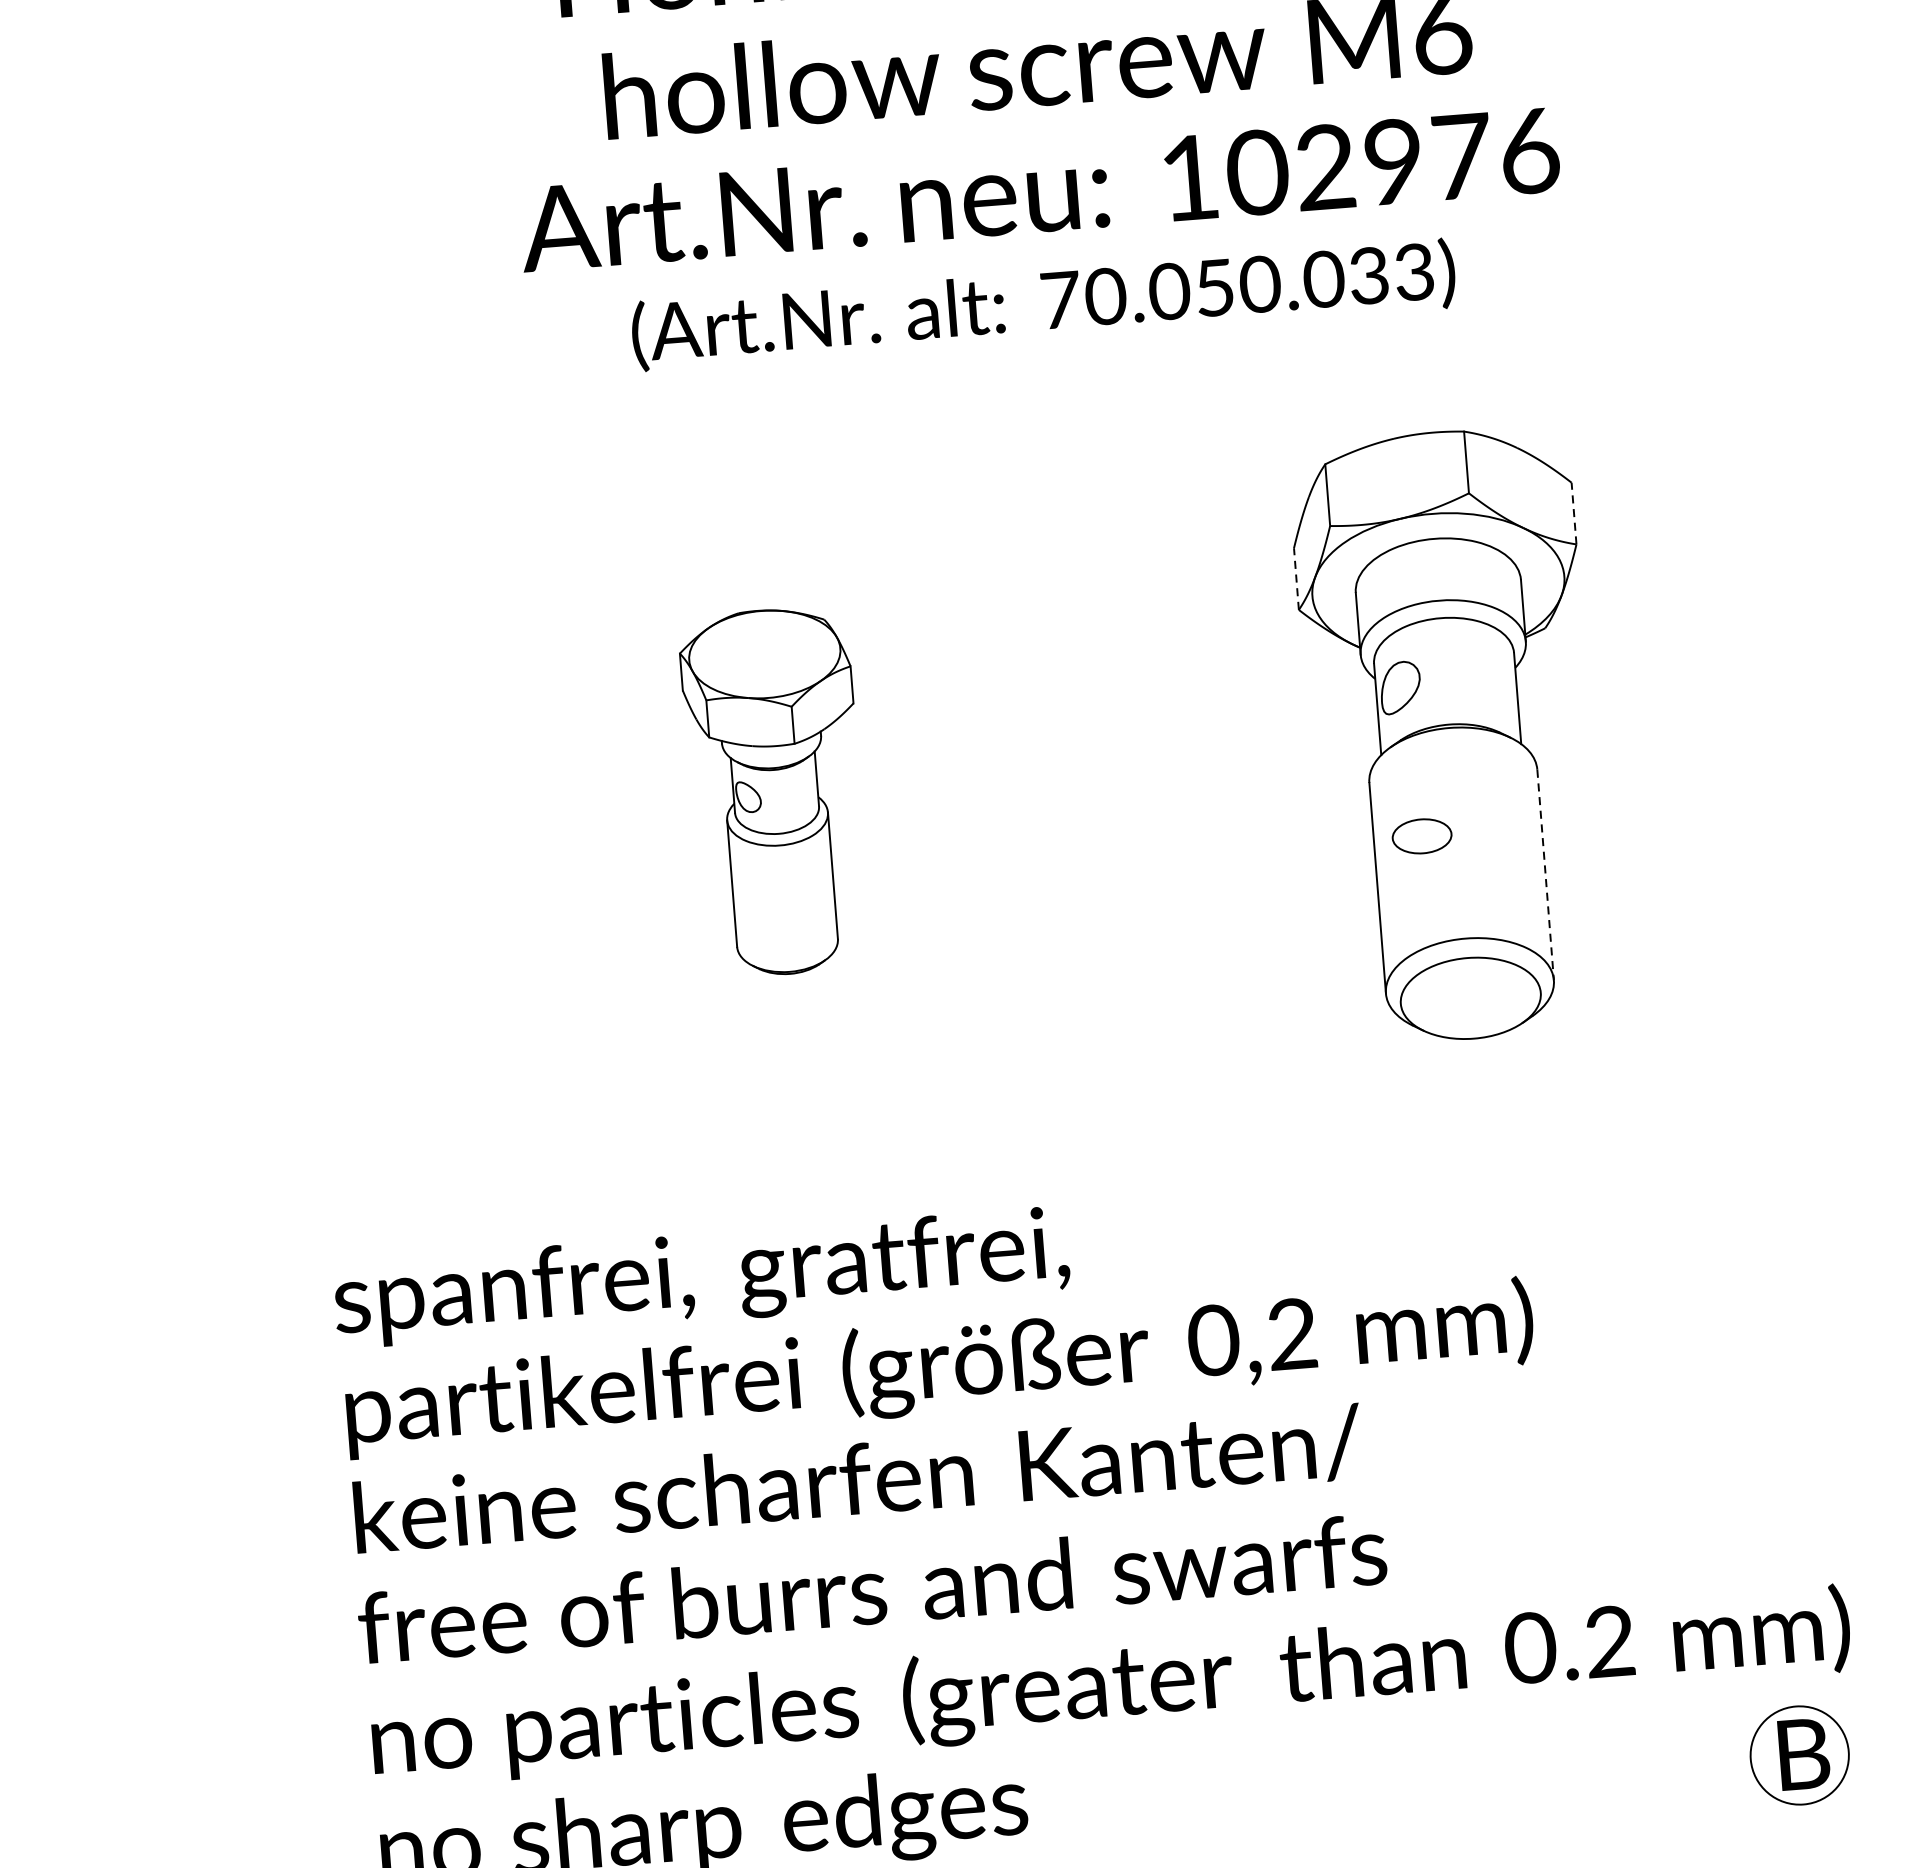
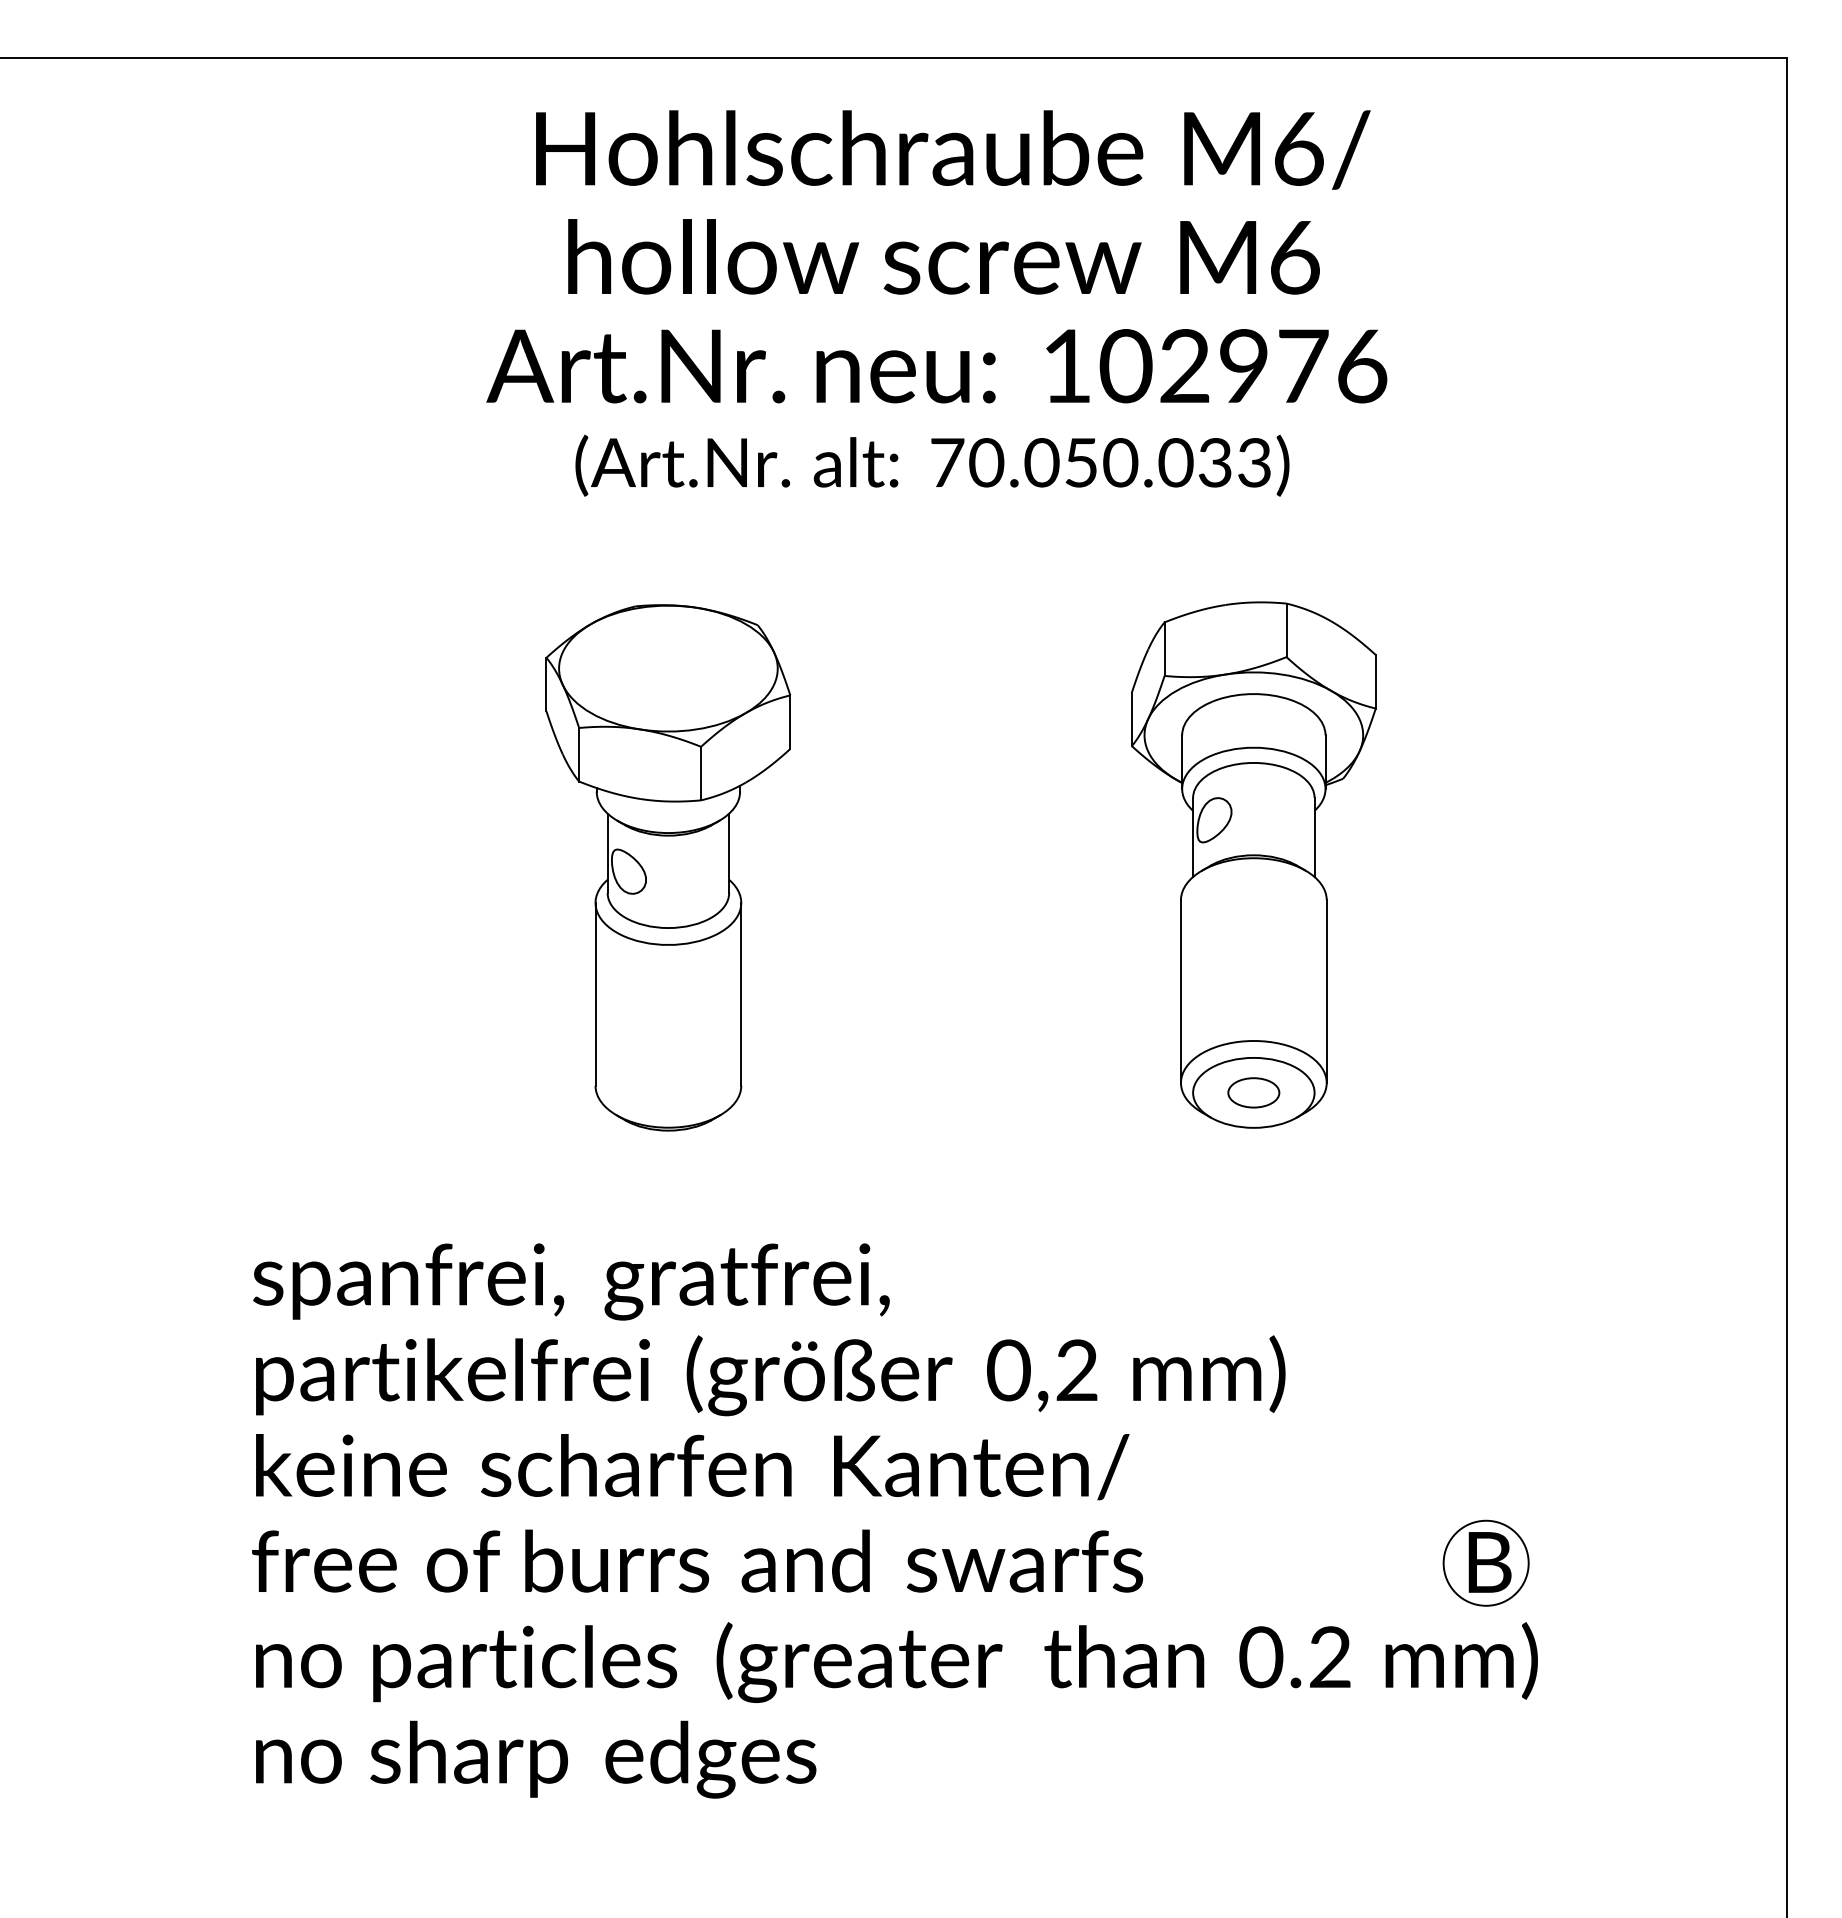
line: (1573, 513) -> (1375, 681), dashed -> solid
line: (1295, 579) -> (1131, 719), dashed -> solid
part: (774, 791) -> (667, 867), size x1.67
part: (1421, 835) -> (1253, 1092), moved
line: (1545, 876) -> (1326, 992), dashed -> solid
part: (1798, 1754) -> (1485, 1562), moved

